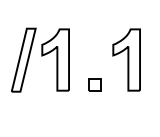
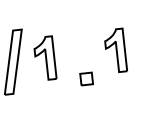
part: (55, 59) -> (44, 58), size x0.7
part: (126, 59) -> (115, 50), size x0.7

